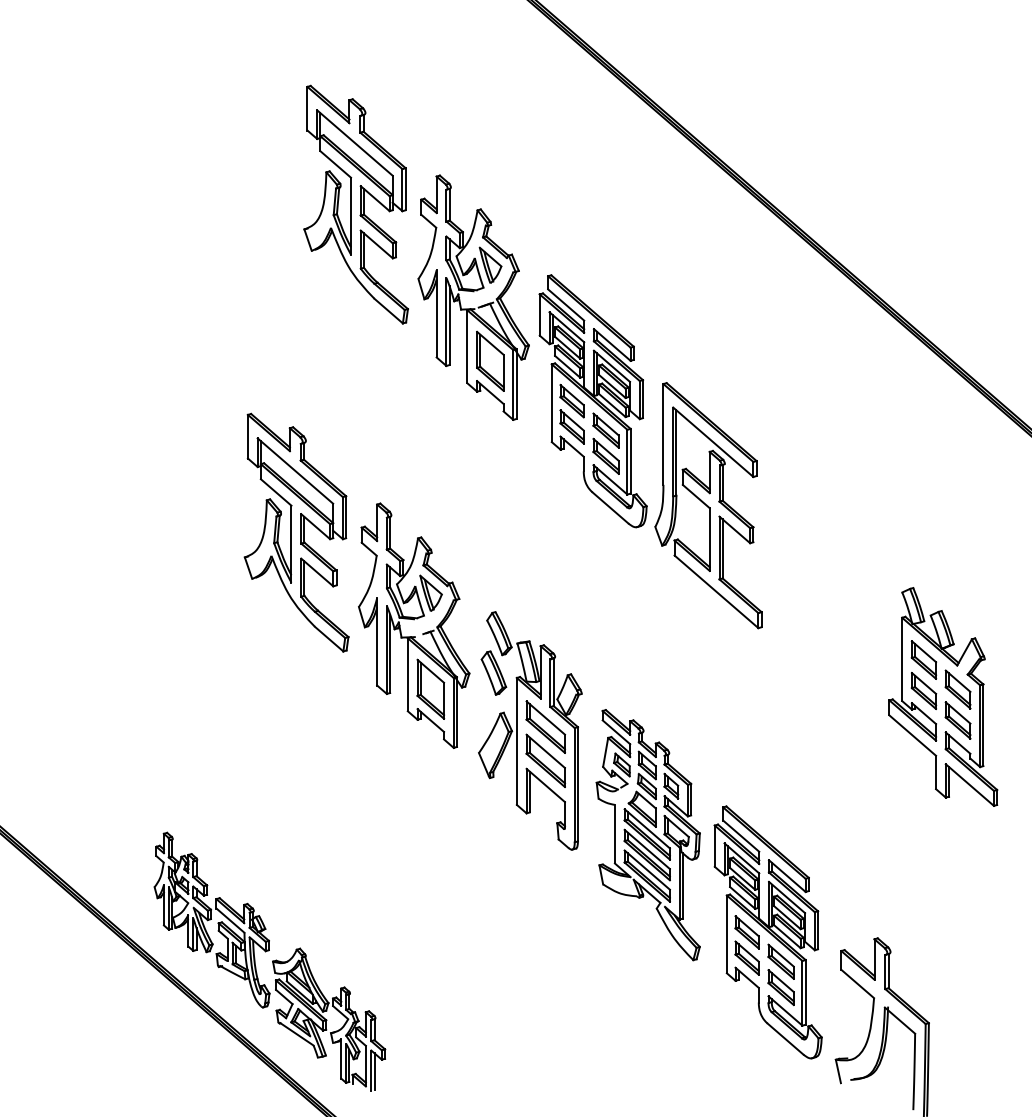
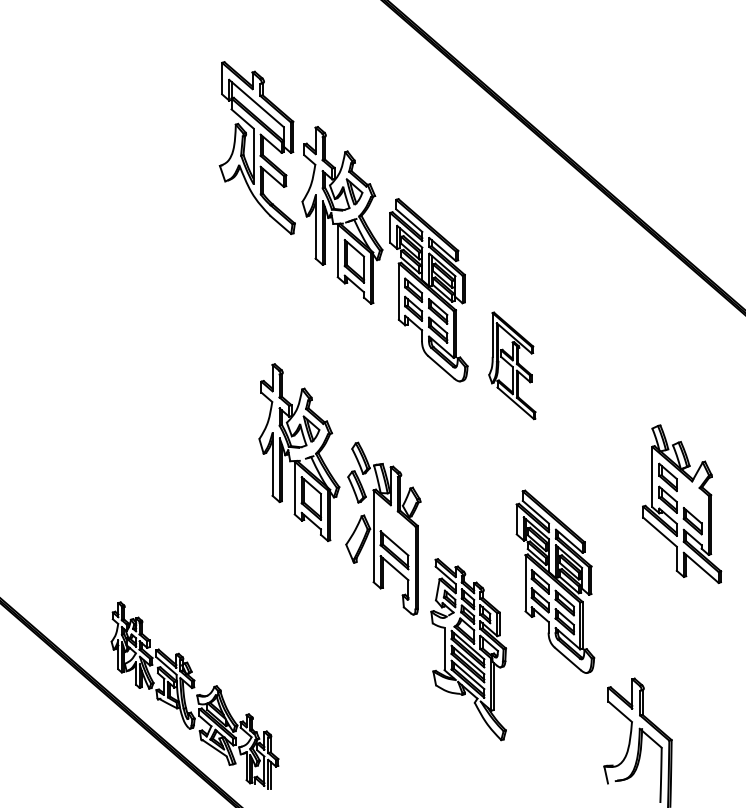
part: (708, 505) -> (512, 365), size x0.6
part: (296, 532) -> (214, 385), removed
part: (957, 689) -> (692, 498), removed
part: (545, 726) -> (394, 525), removed
part: (647, 835) -> (468, 649), moved
part: (767, 932) -> (554, 581), moved

